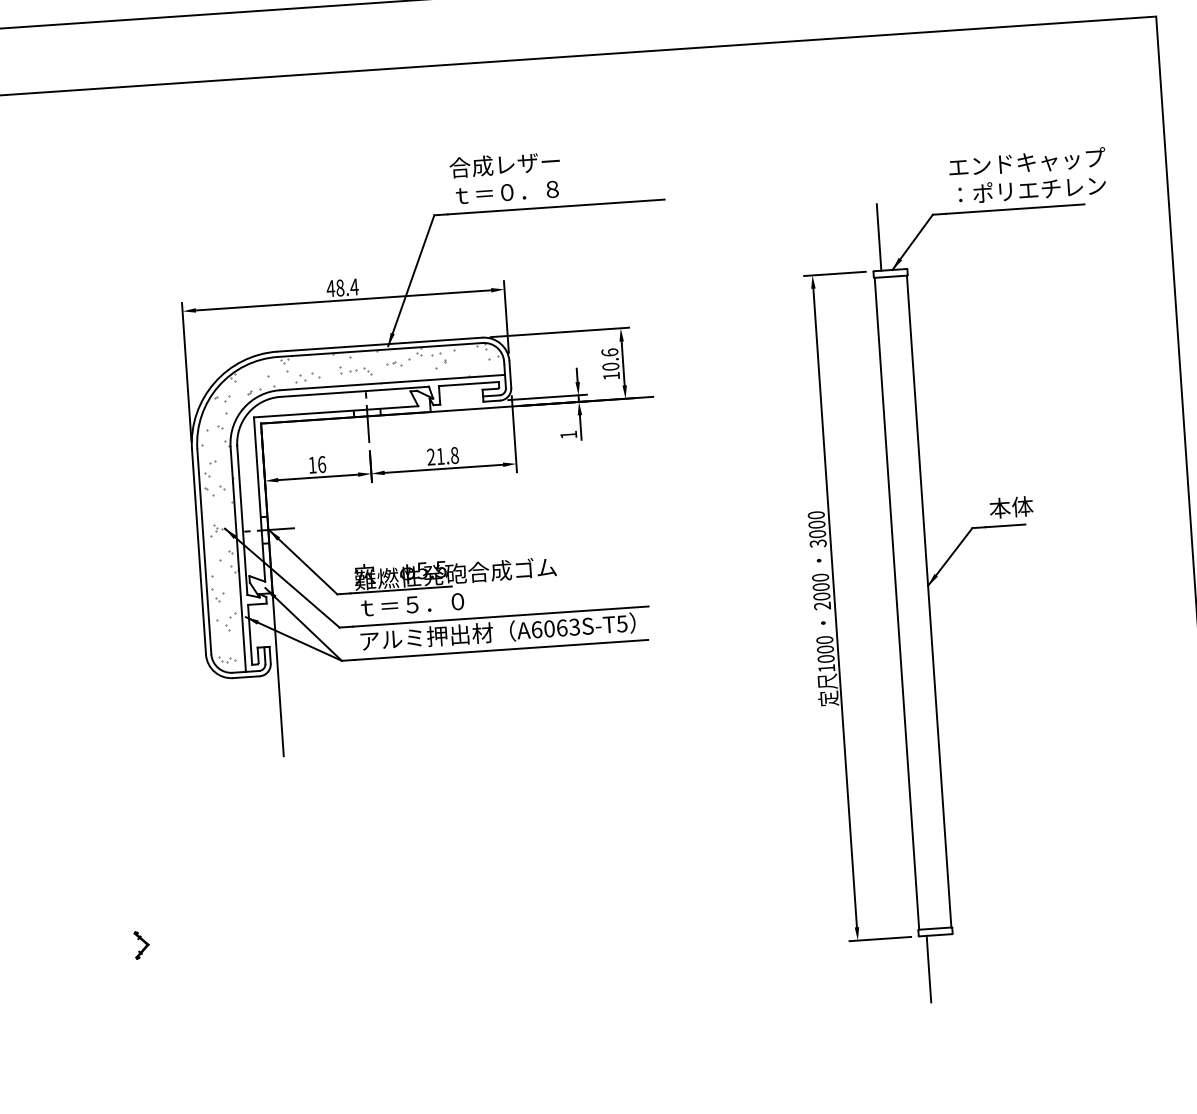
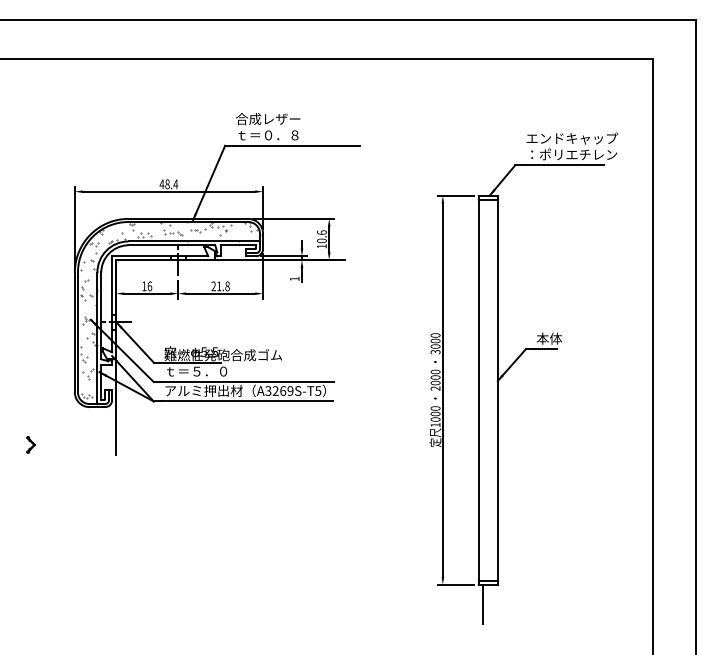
line: (879, 236) -> (483, 175), removed
text: (555, 627) -> (279, 390), A6063S-T5 -> A3269S-T5
part: (140, 944) -> (30, 444), moved

